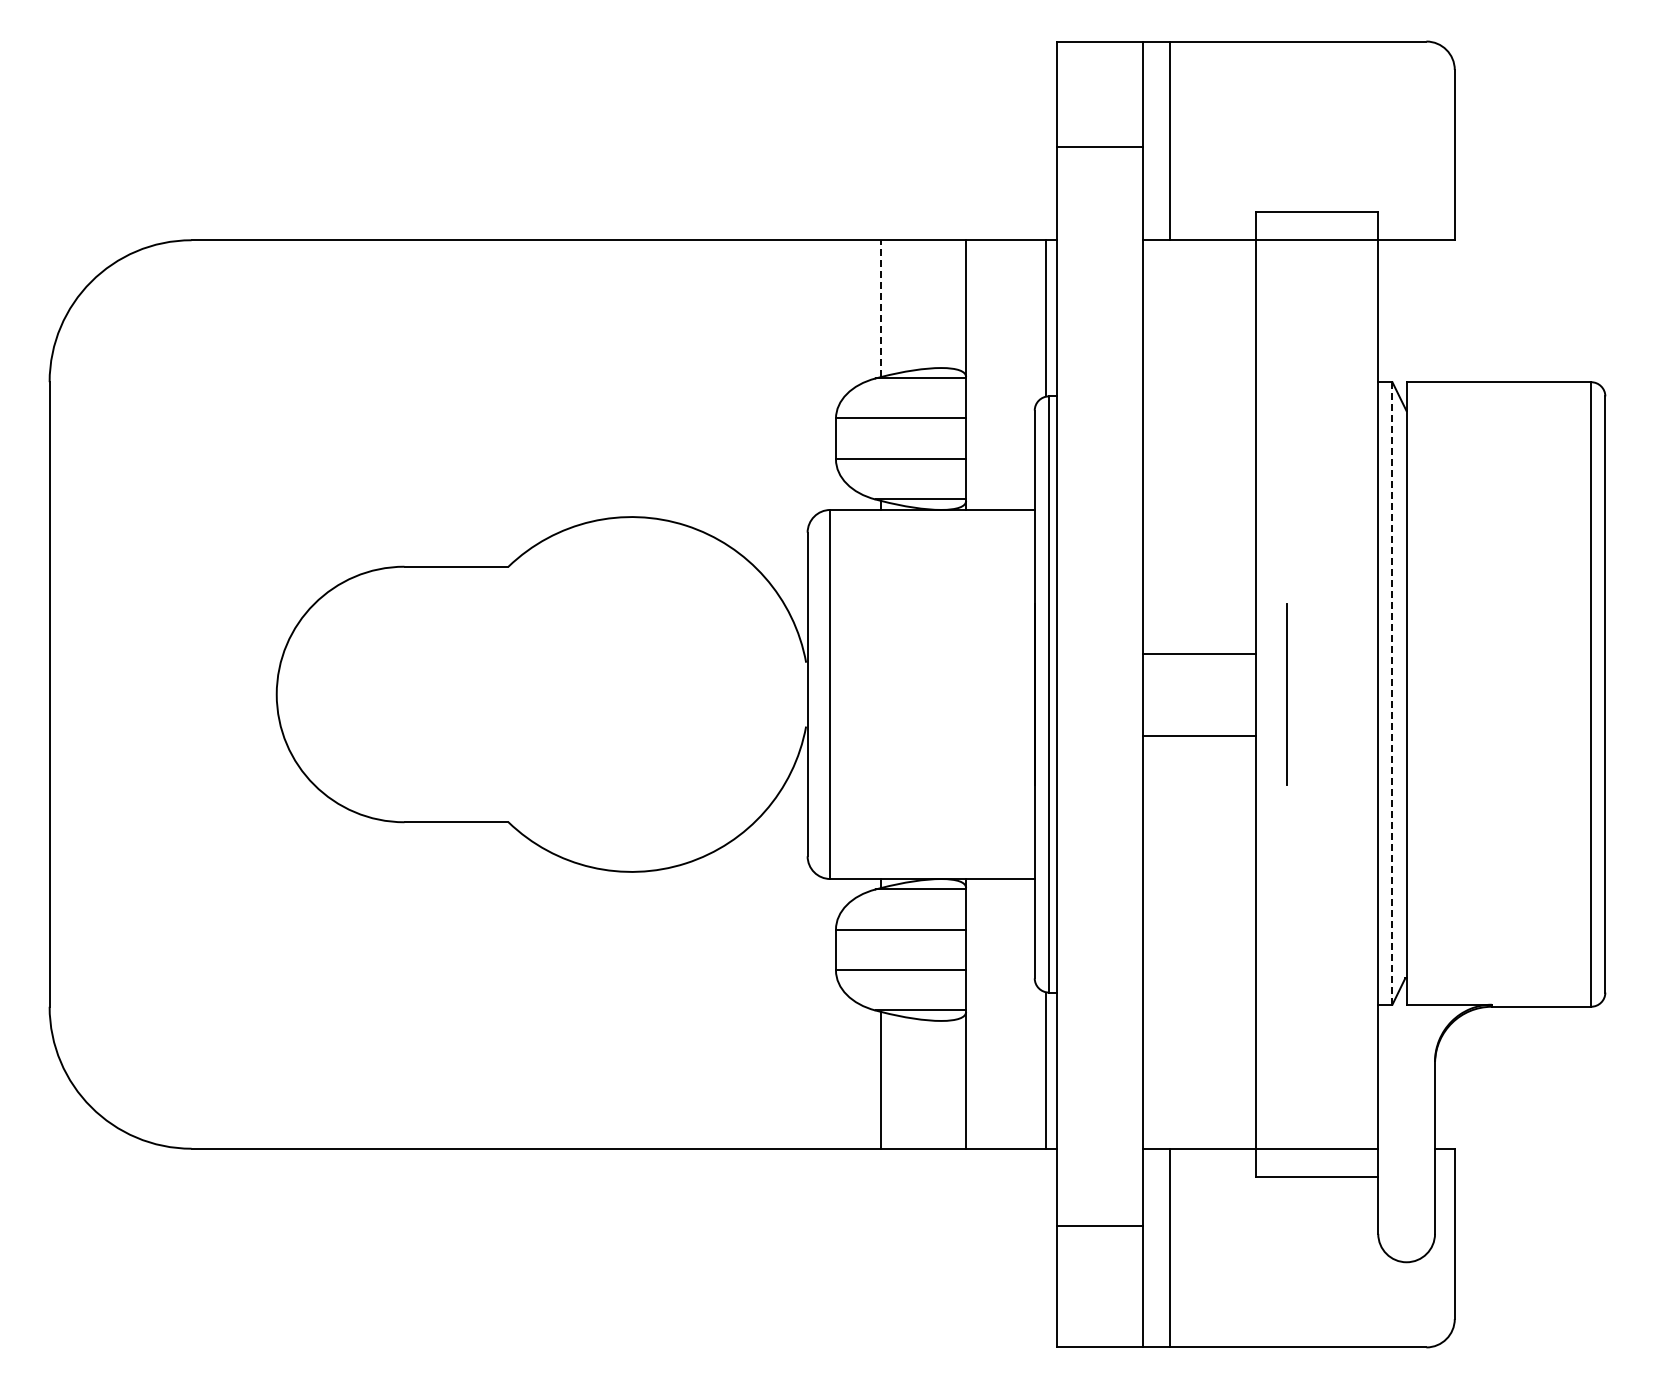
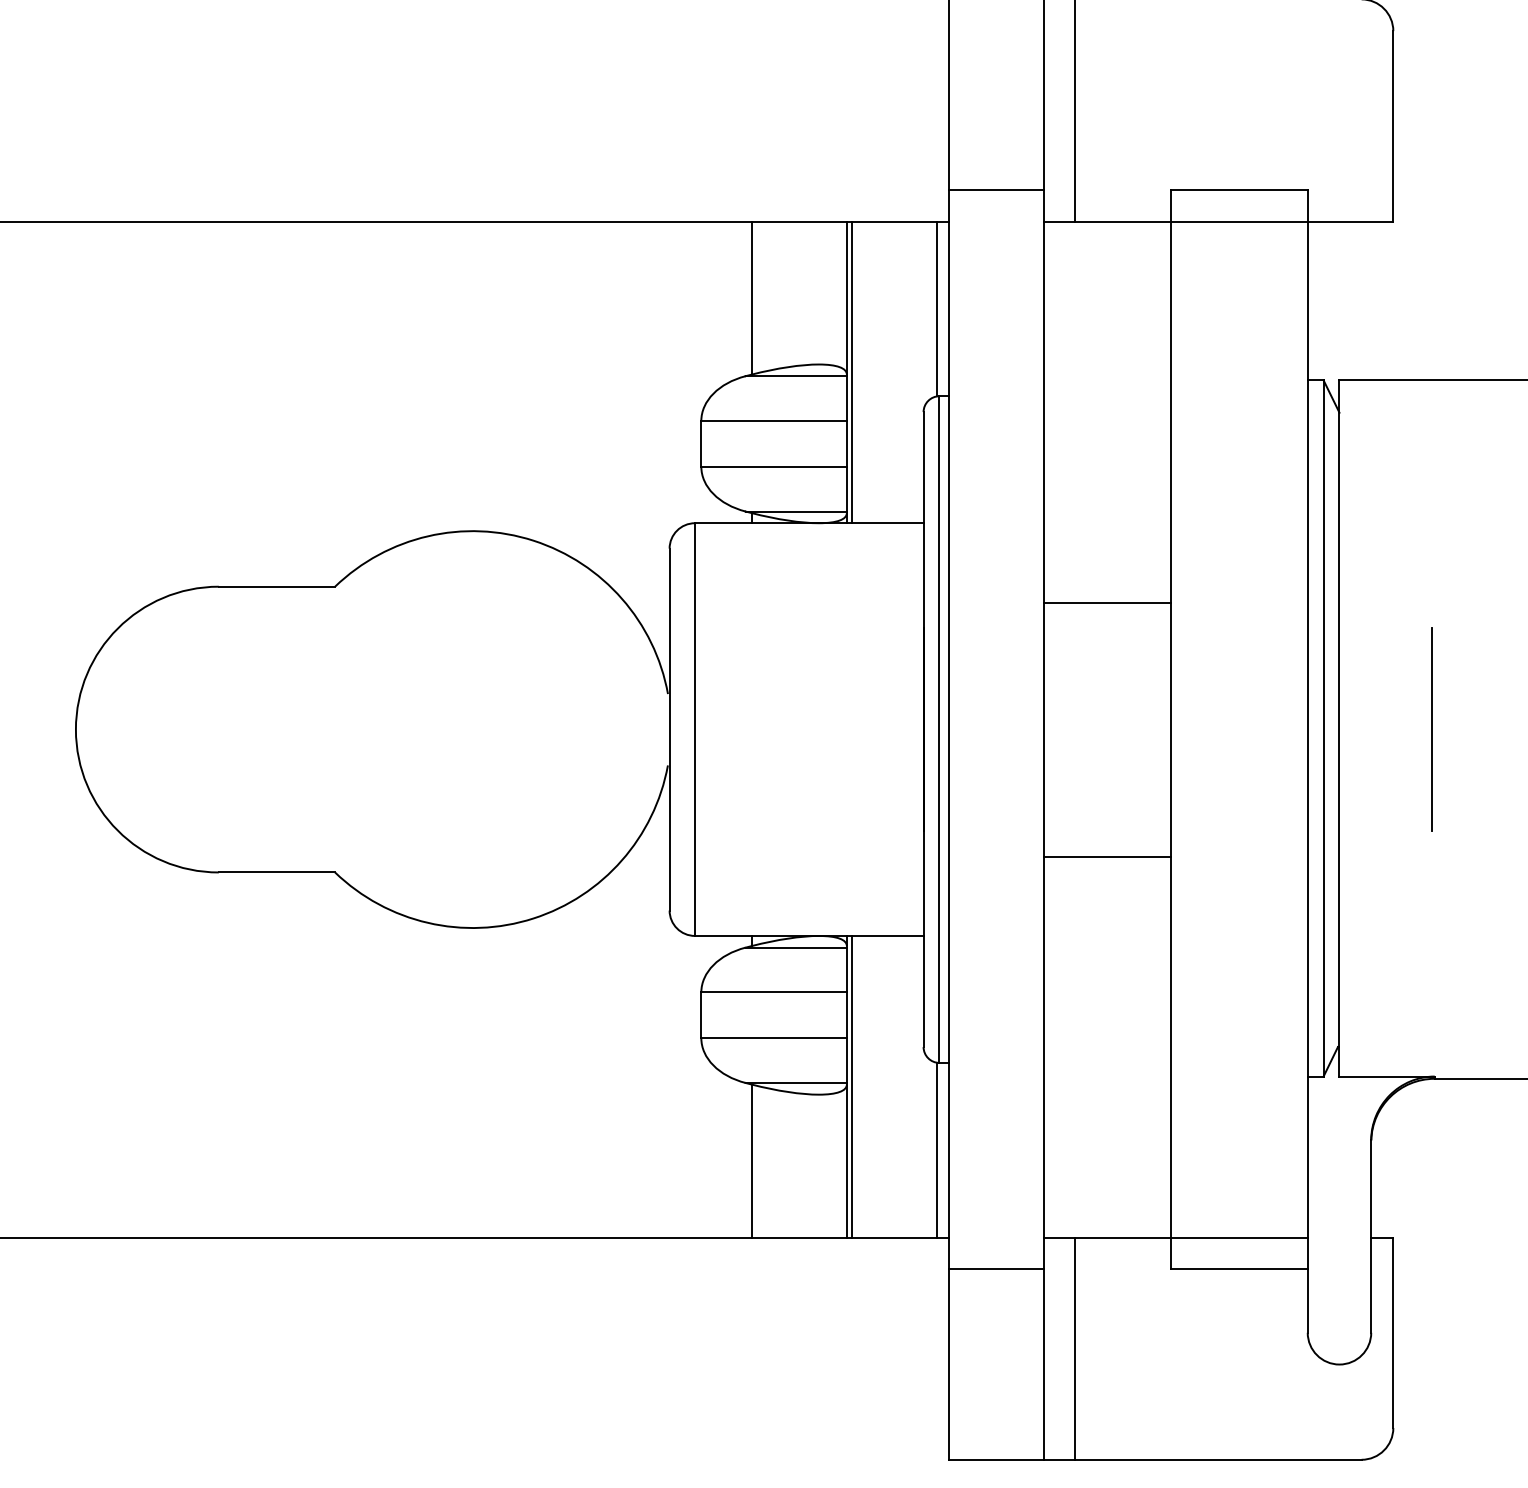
line: (1099, 146) -> (996, 189), moved
line: (880, 308) -> (751, 297), dashed -> solid
line: (970, 374) -> (851, 371), added
line: (1199, 653) -> (1107, 602), moved
line: (1392, 692) -> (1323, 727), dashed -> solid
line: (1286, 694) -> (1431, 729), moved
line: (1199, 736) -> (1107, 857), moved
line: (970, 1013) -> (851, 1086), added
line: (1099, 1226) -> (996, 1269), moved

